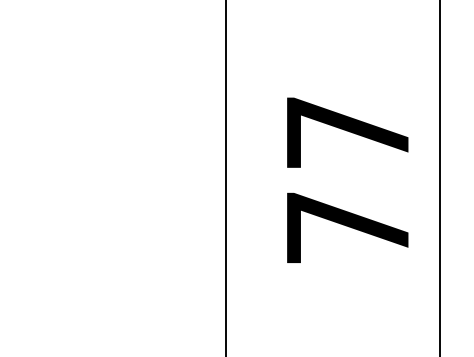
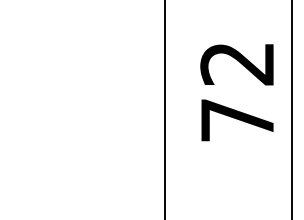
text: (346, 133) -> (236, 64), 77 -> 72

